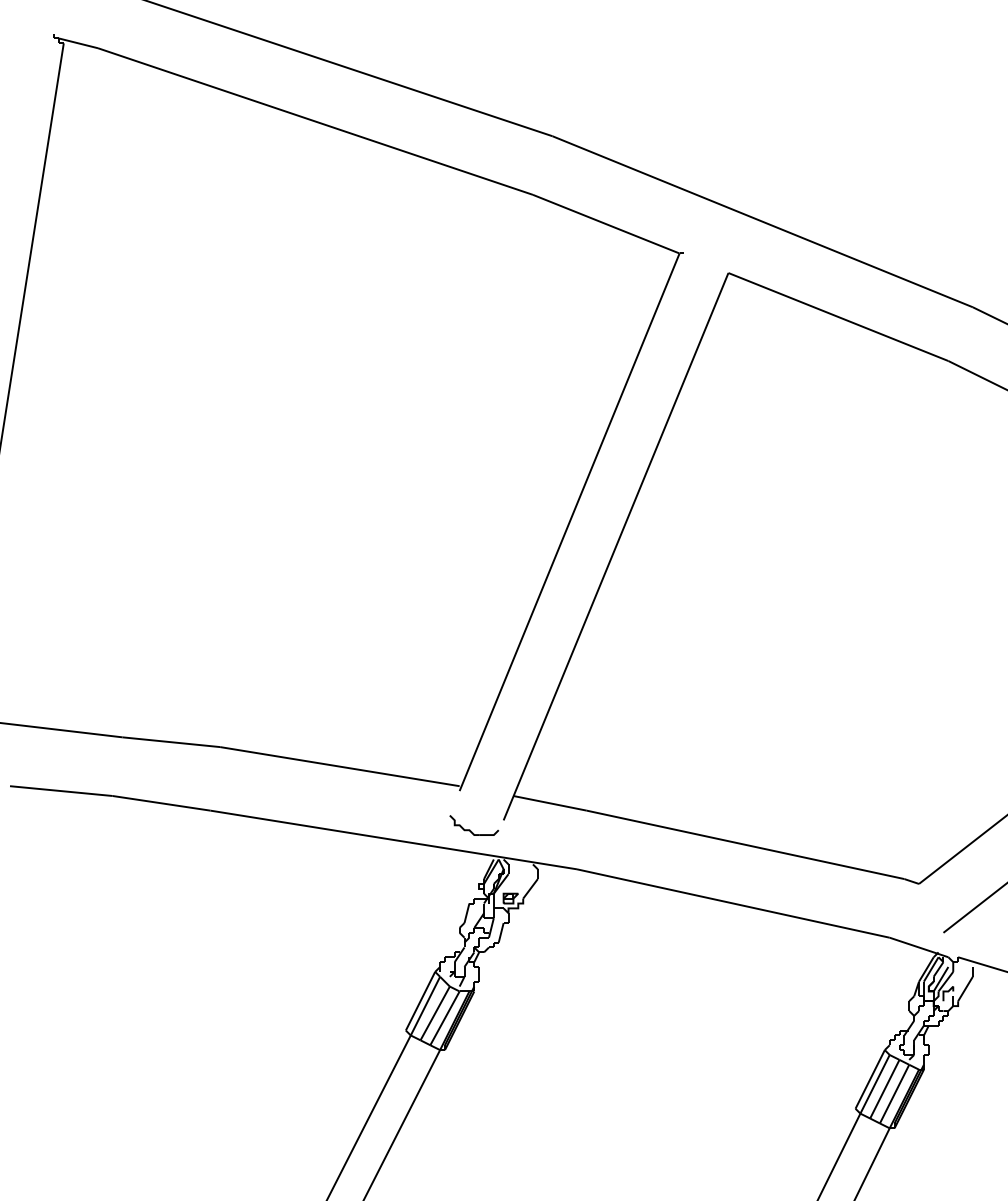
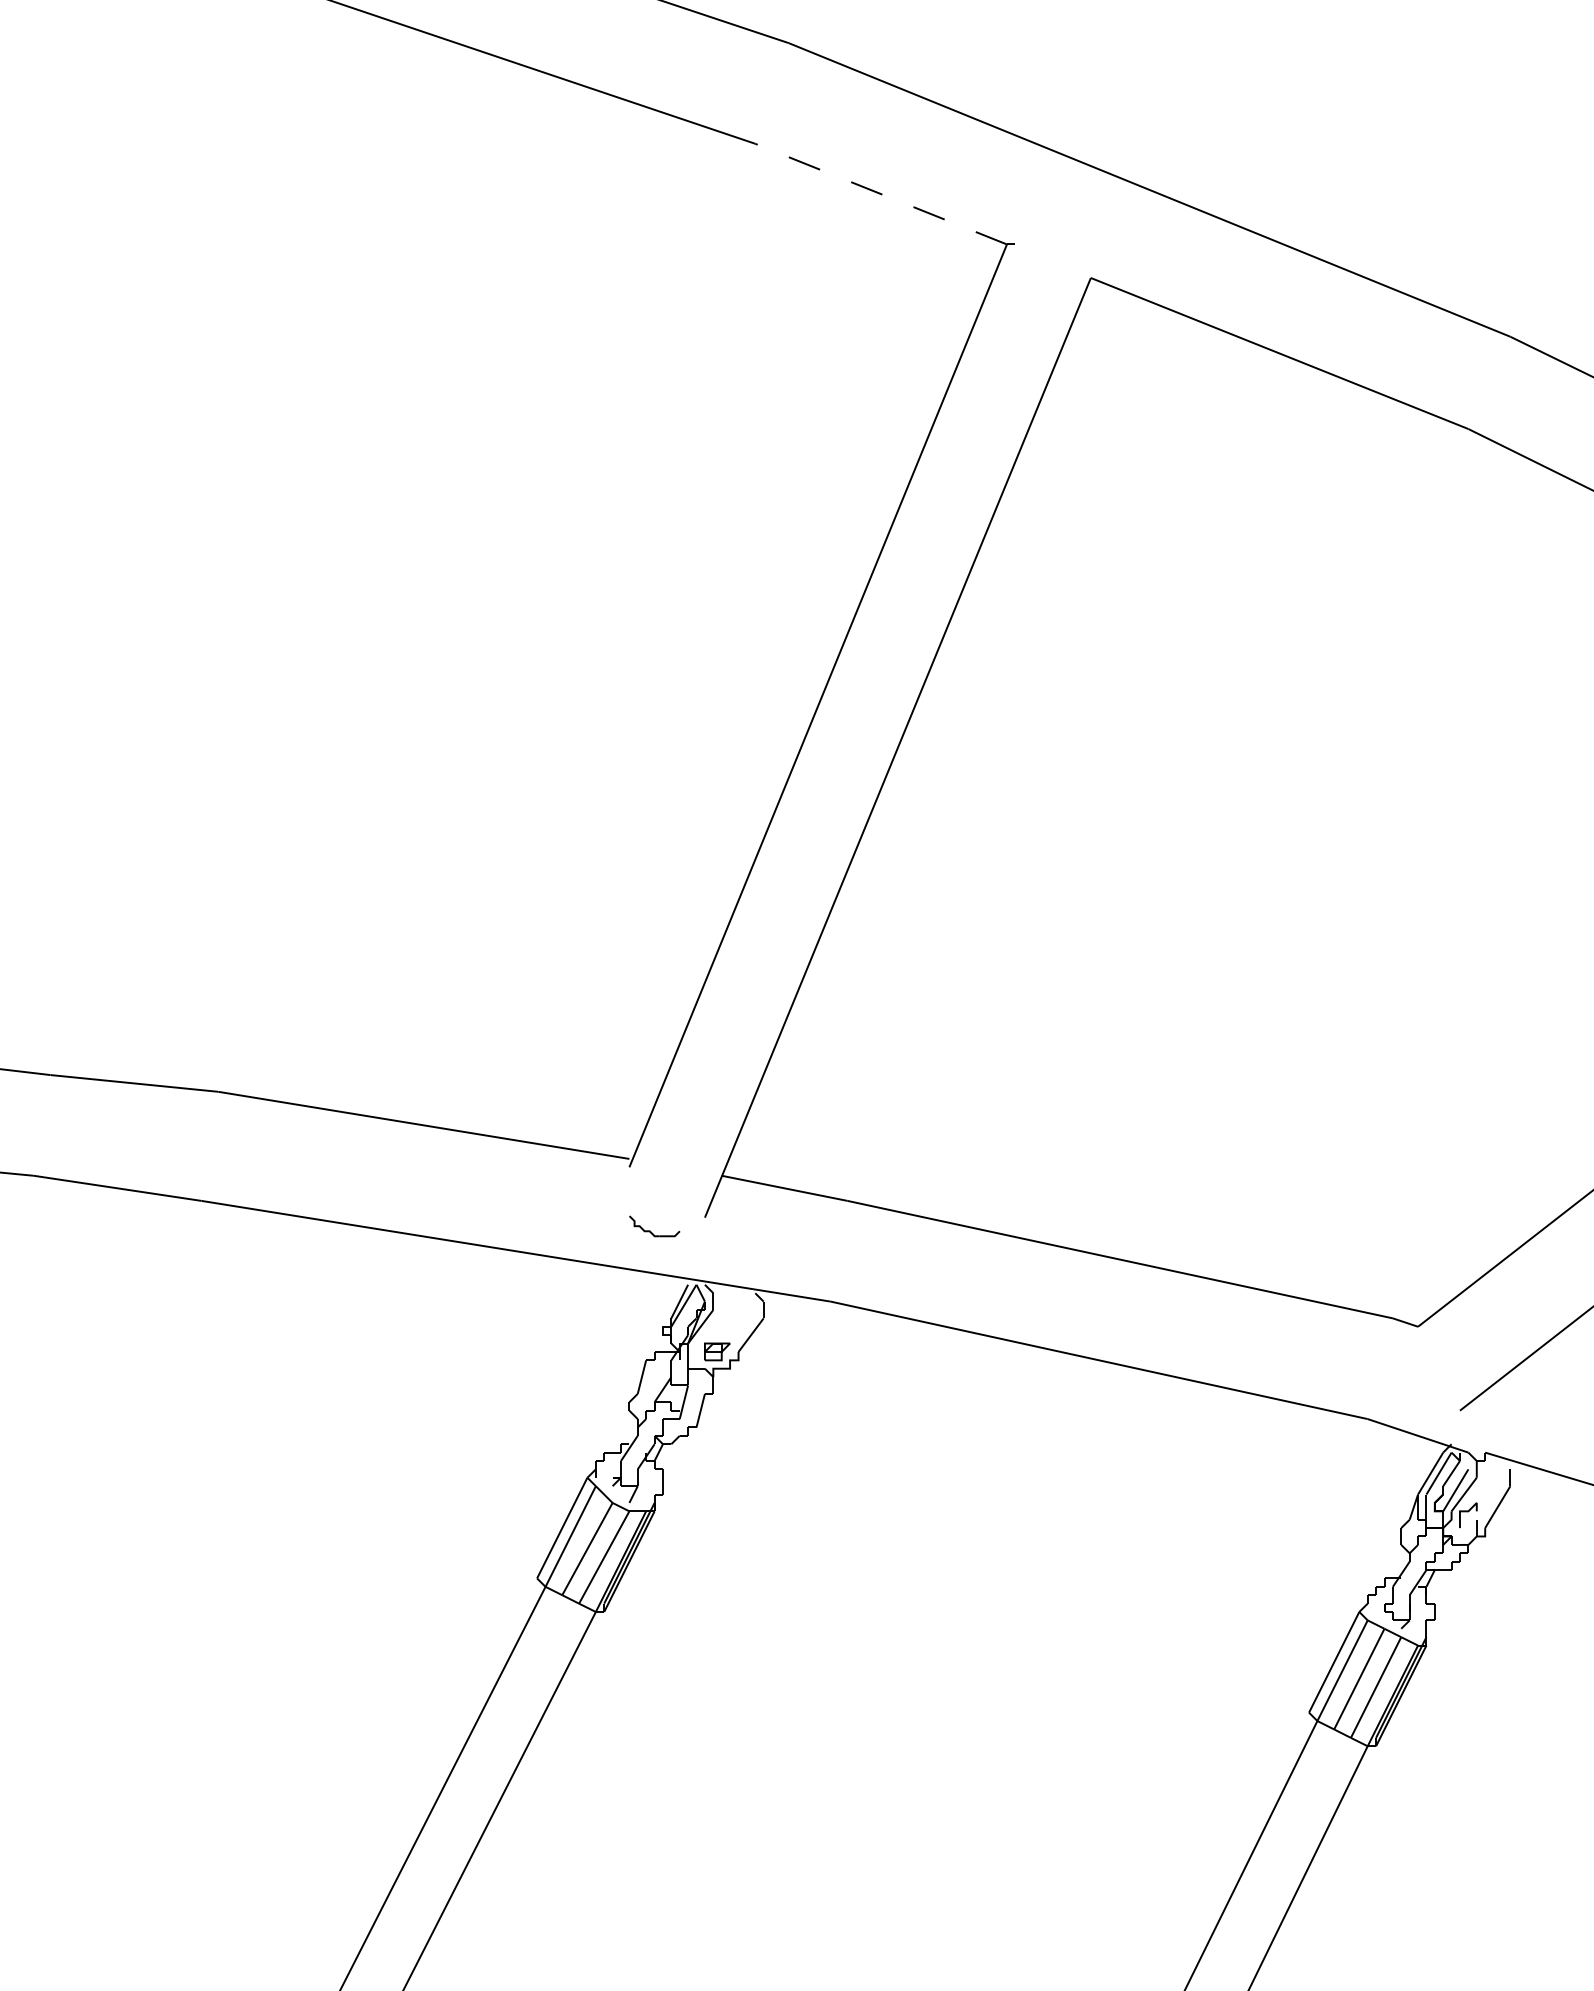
line: (606, 224) -> (881, 194), solid -> dashed
part: (474, 825) -> (654, 1226), size x0.6

